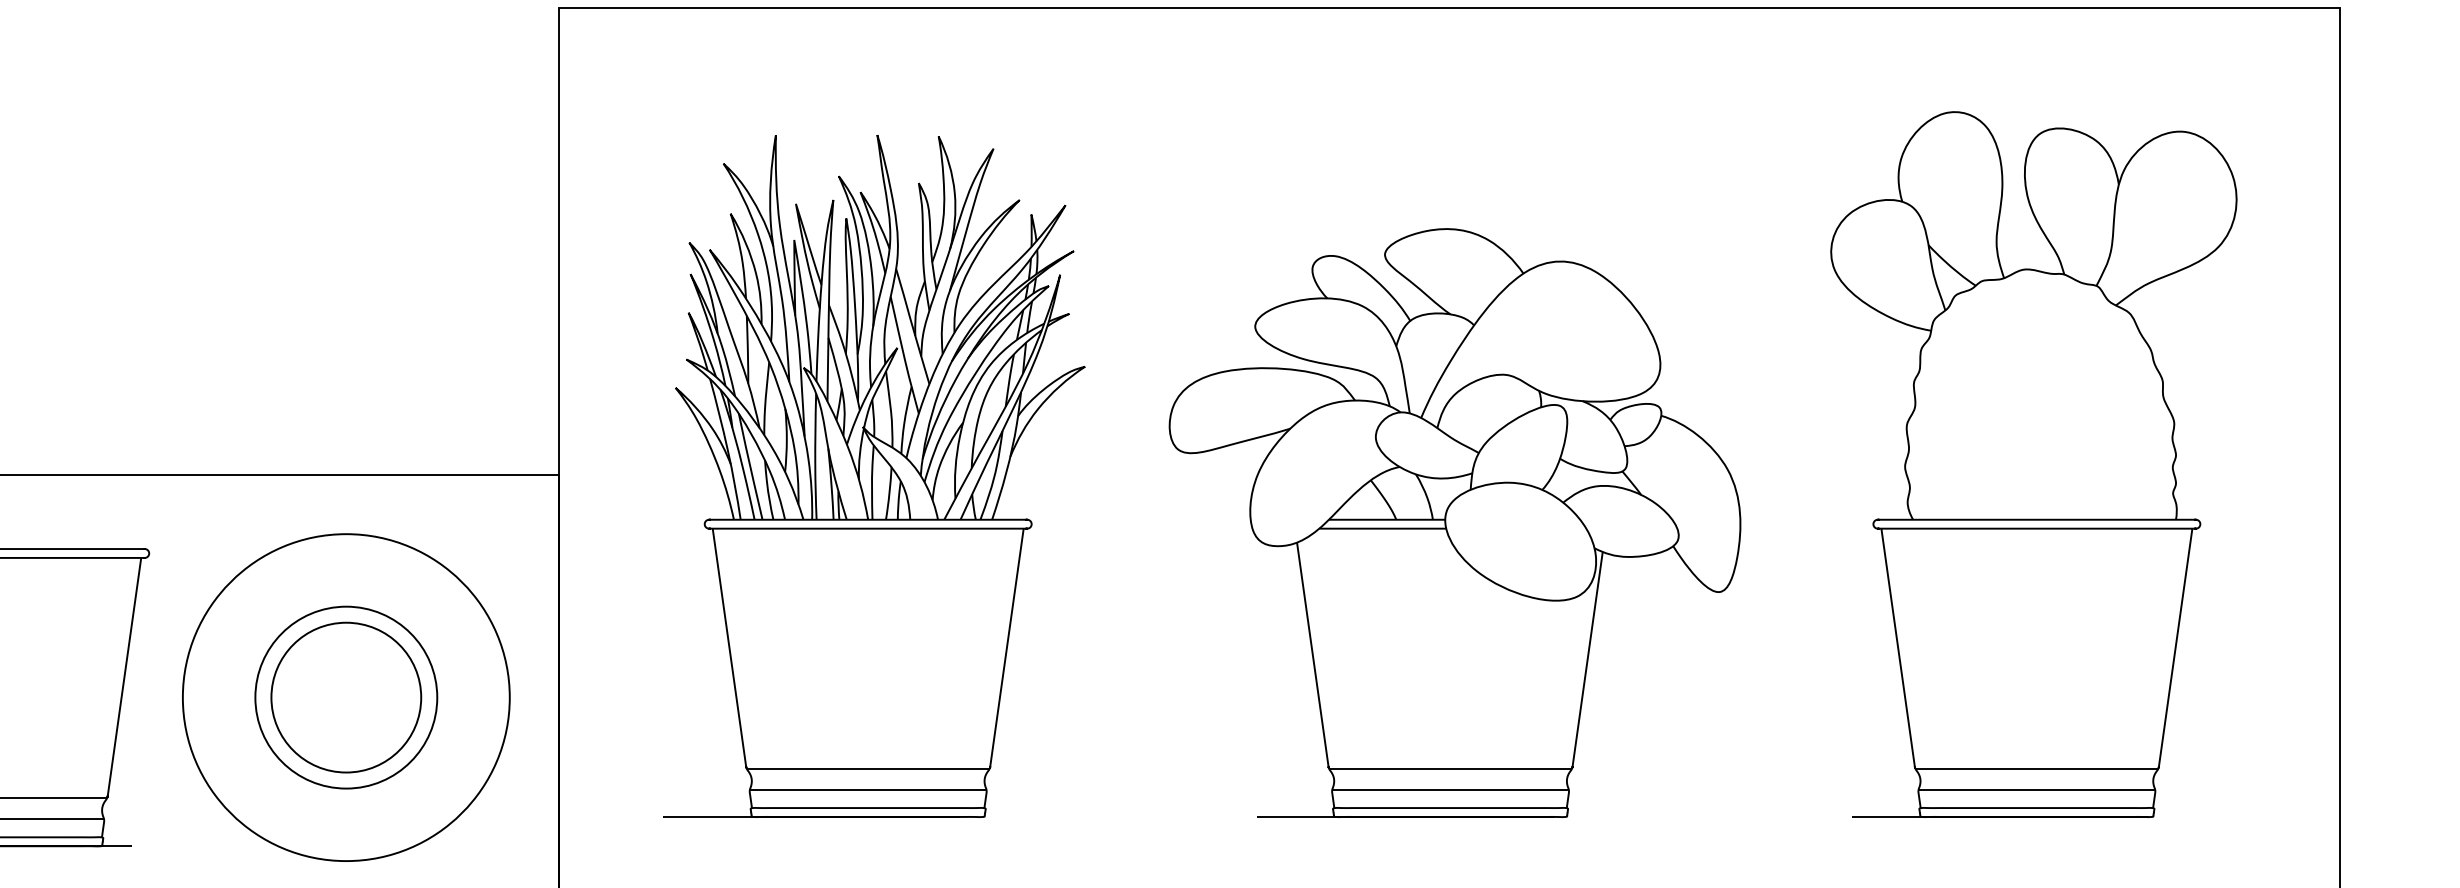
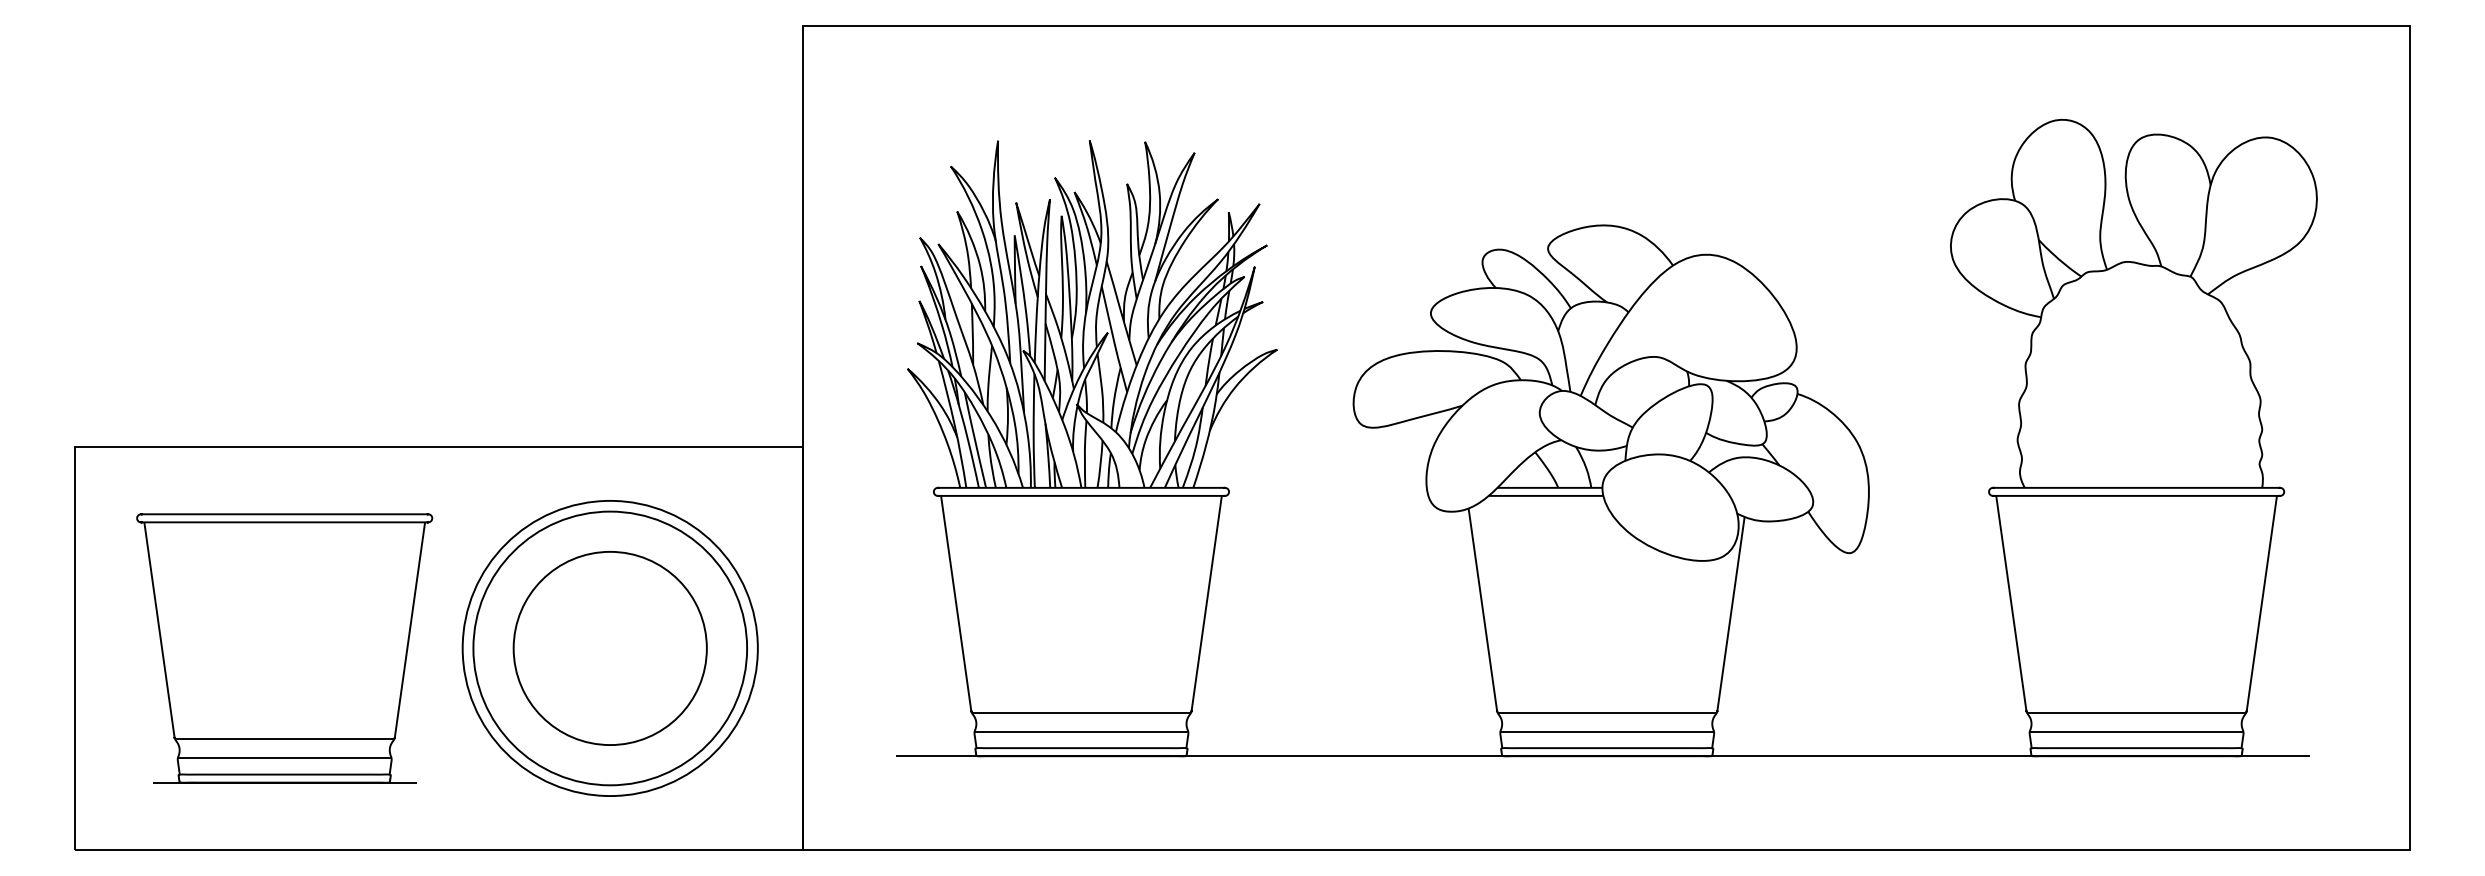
circle: (345, 697) -> (609, 648), size x1.43
circle: (346, 697) -> (610, 648), size x1.67
line: (1445, 817) -> (1602, 756), dashed -> solid

